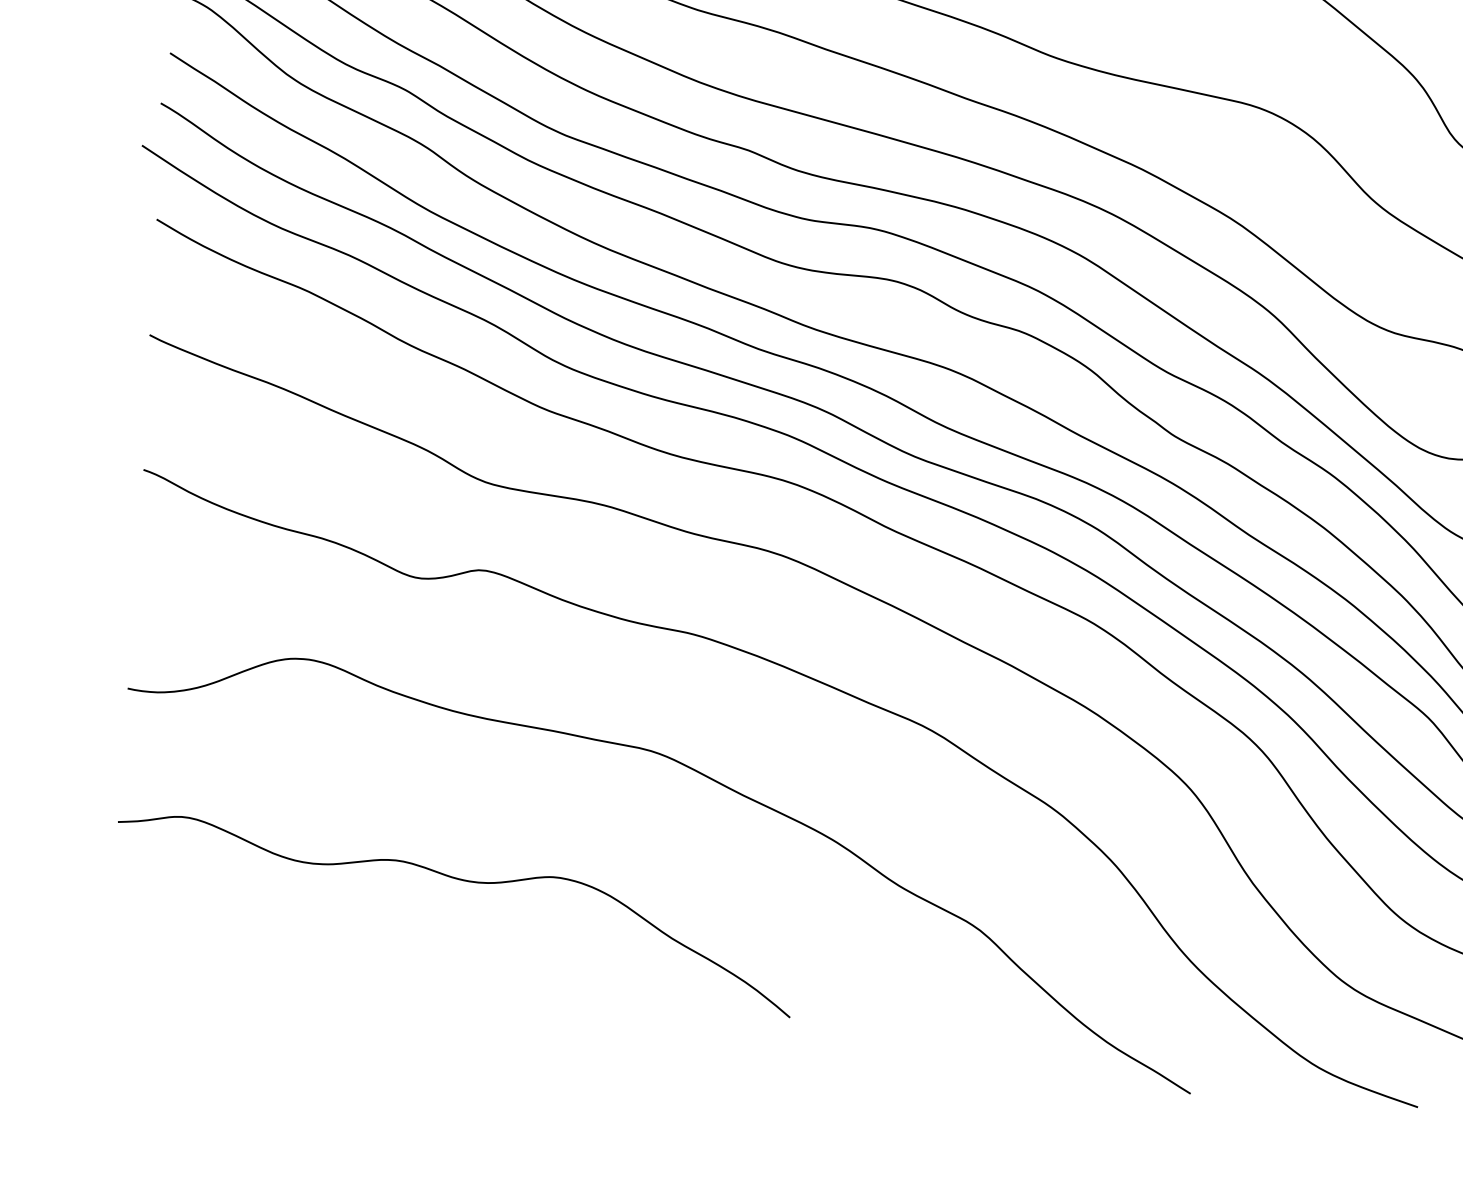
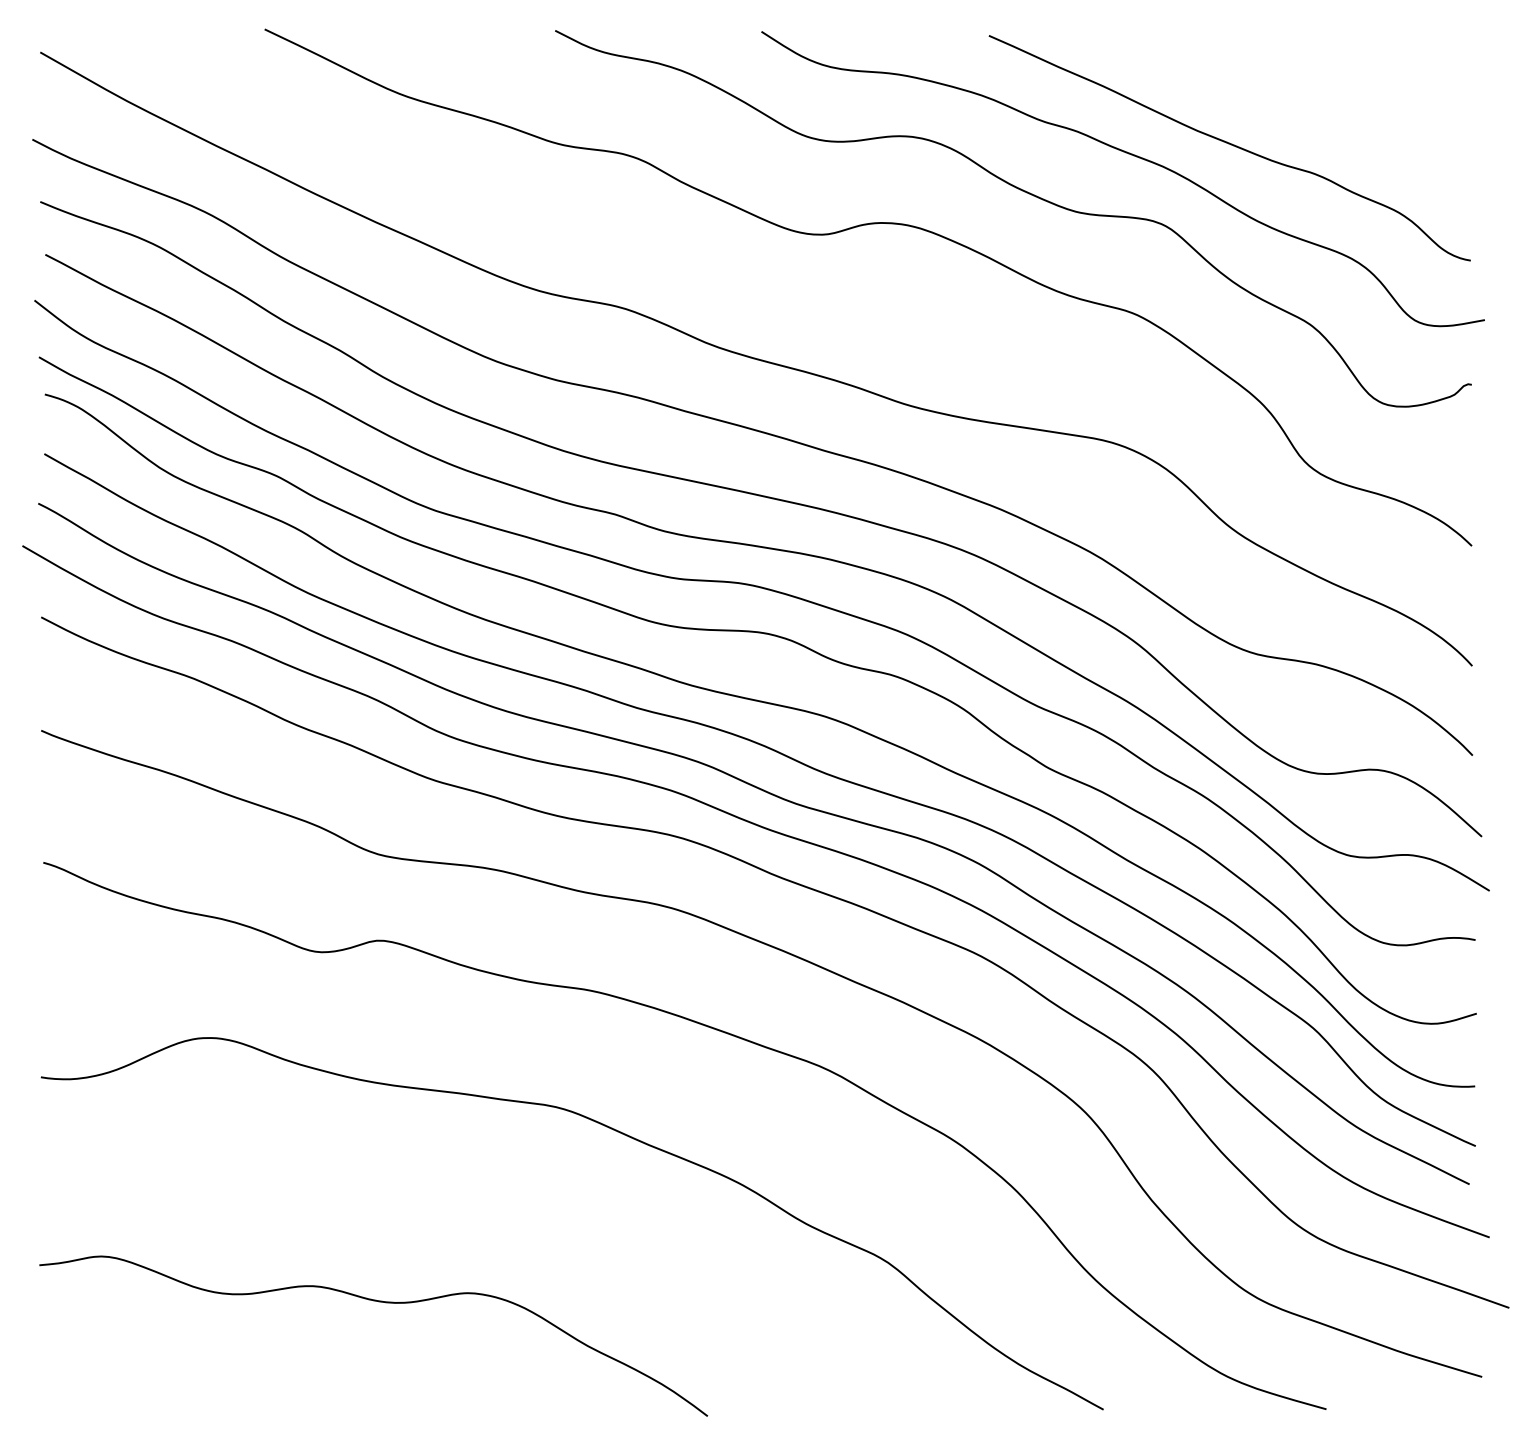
curve: (461, 881) -> (378, 1302), moved

